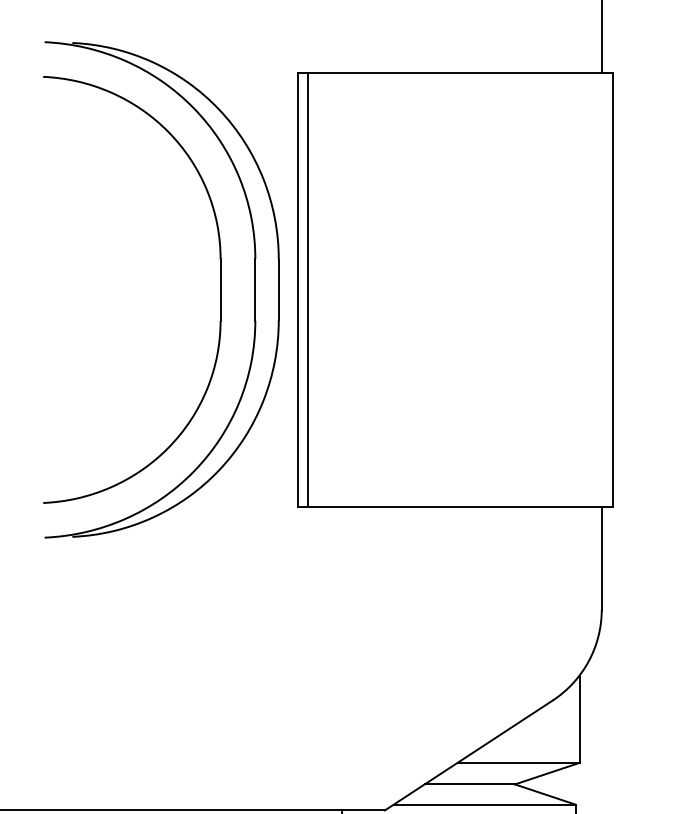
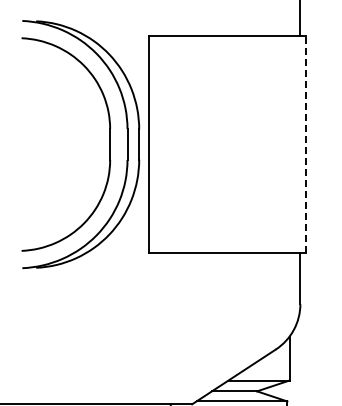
line: (307, 289) -> (153, 144), removed
line: (612, 289) -> (305, 144), solid -> dashed

